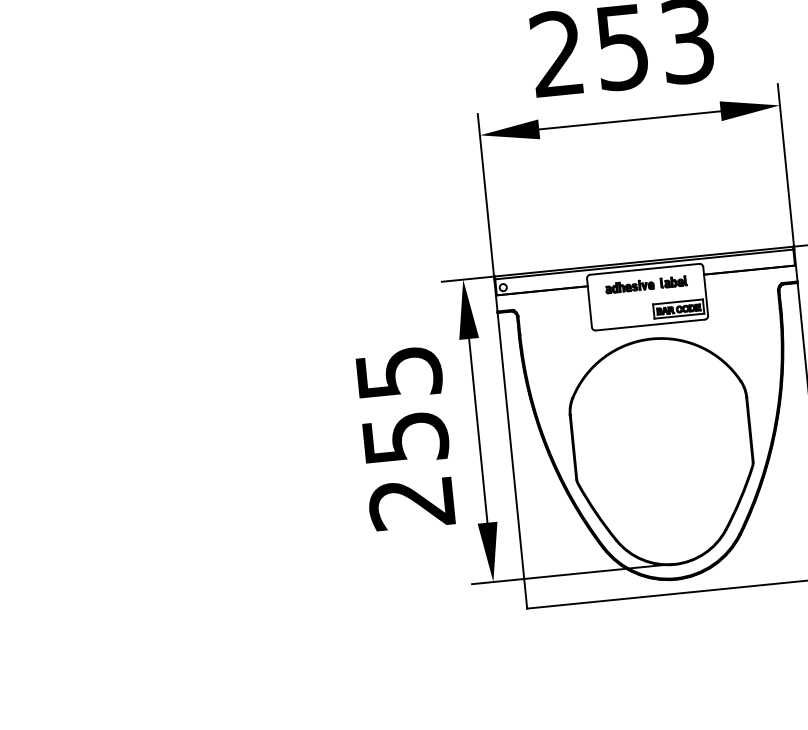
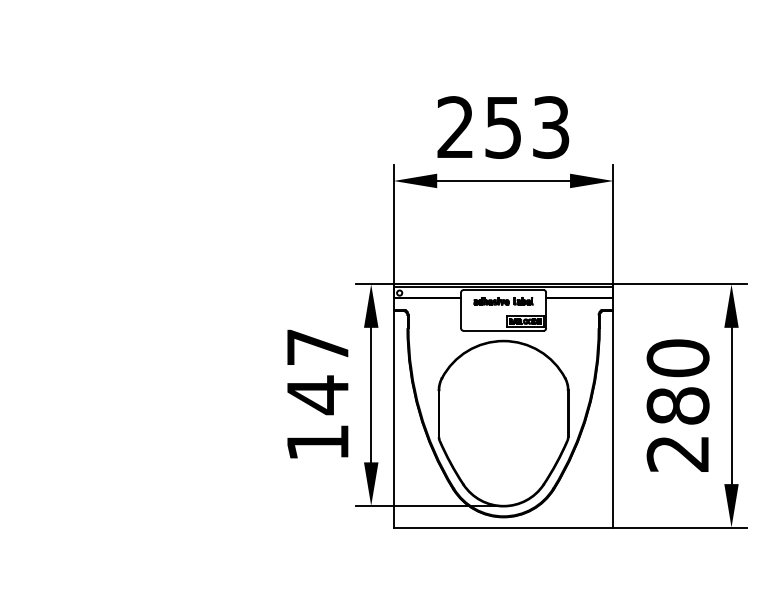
text: (405, 438) -> (317, 395), 255 -> 147

